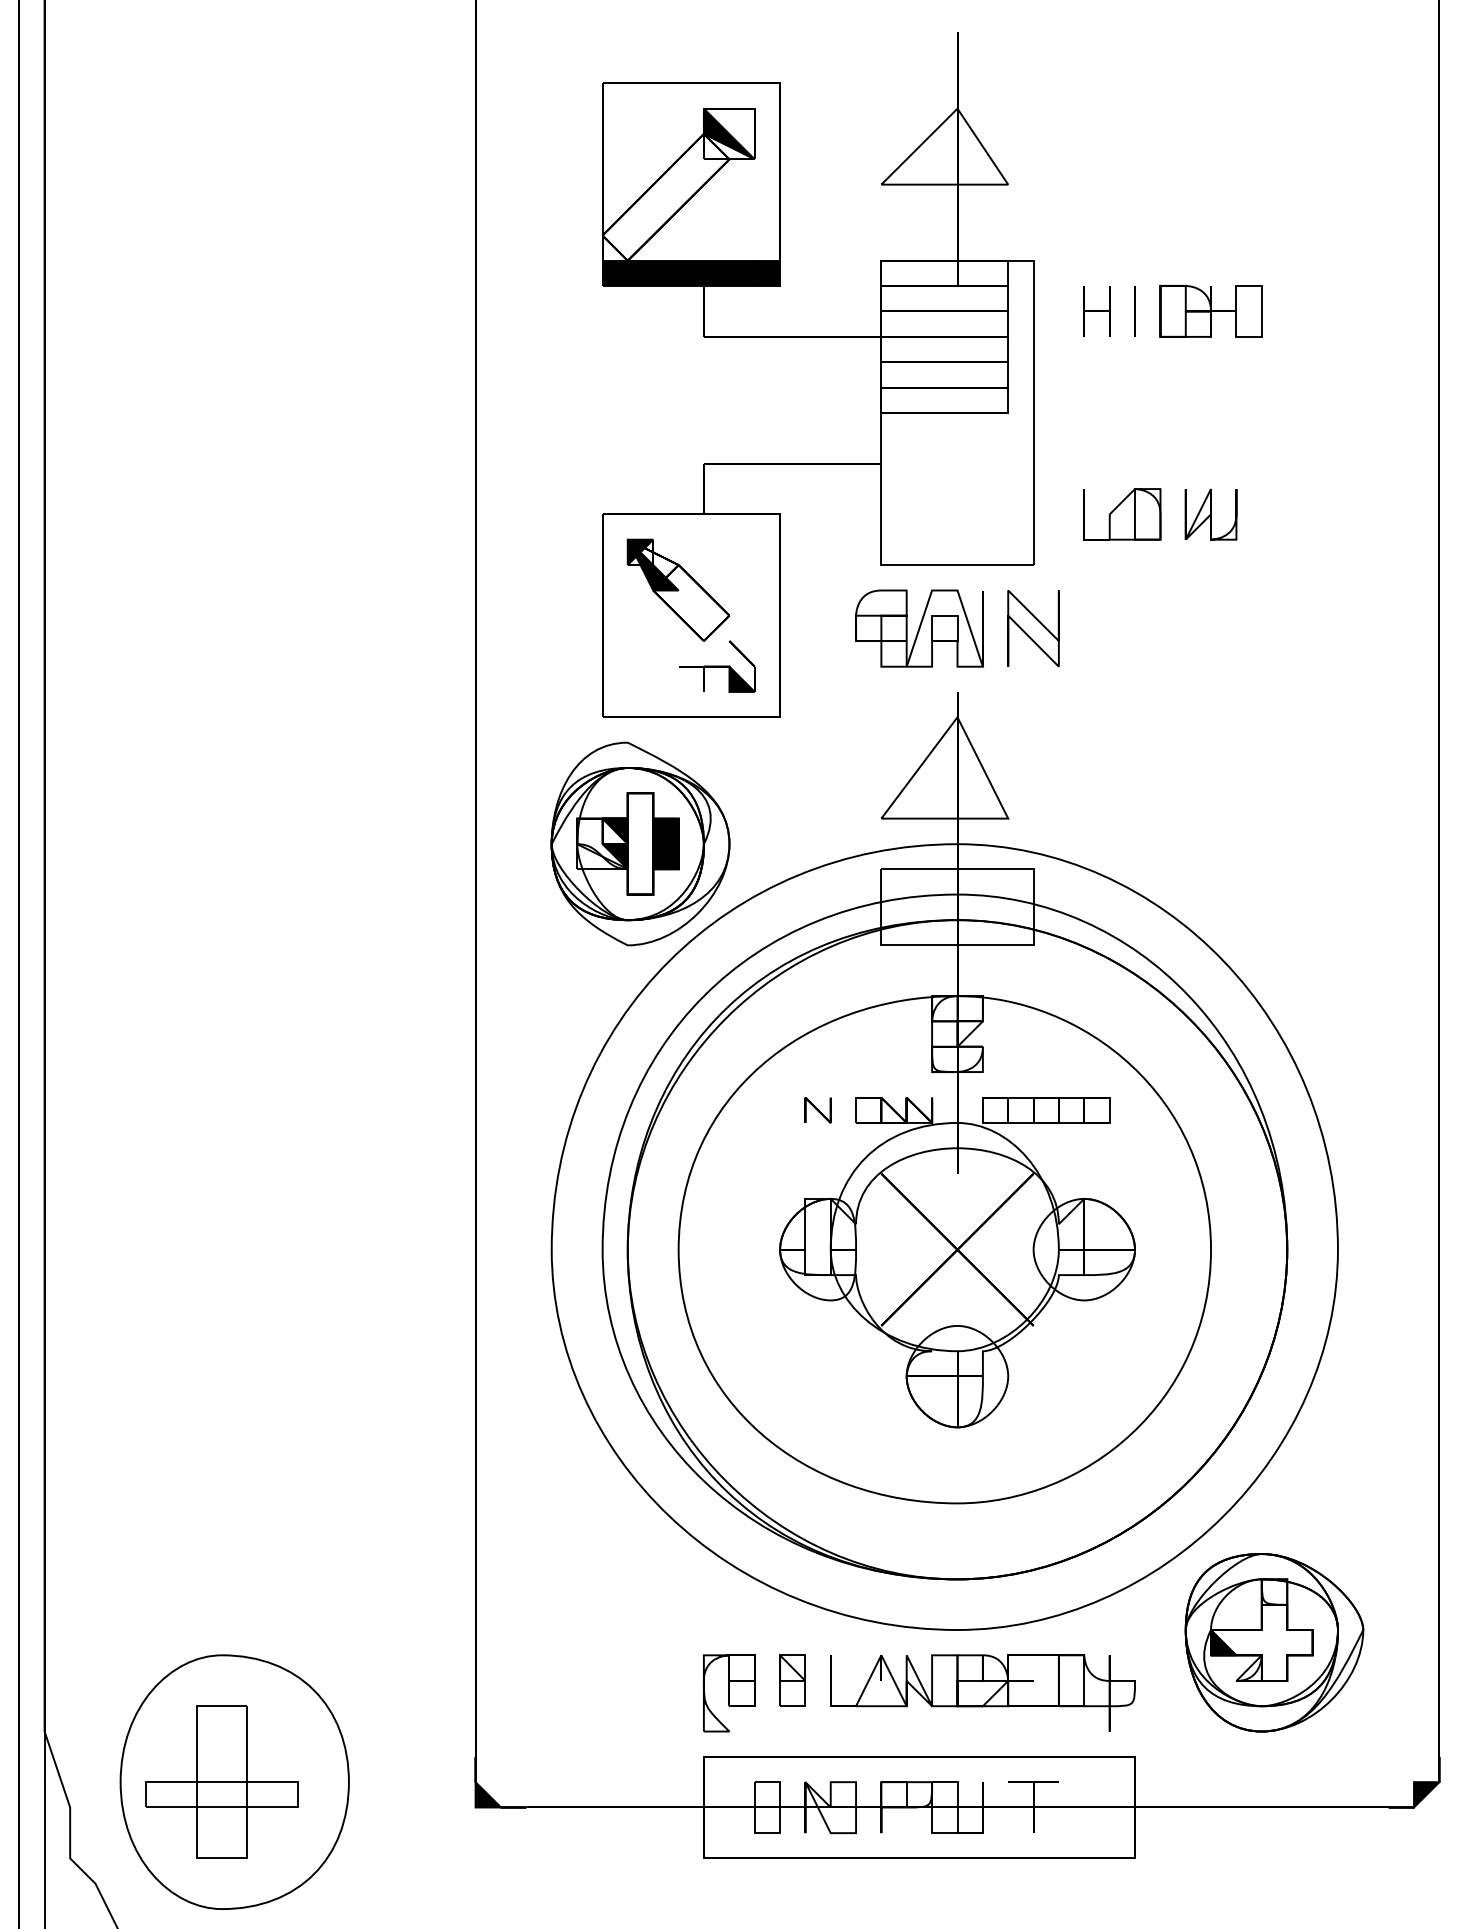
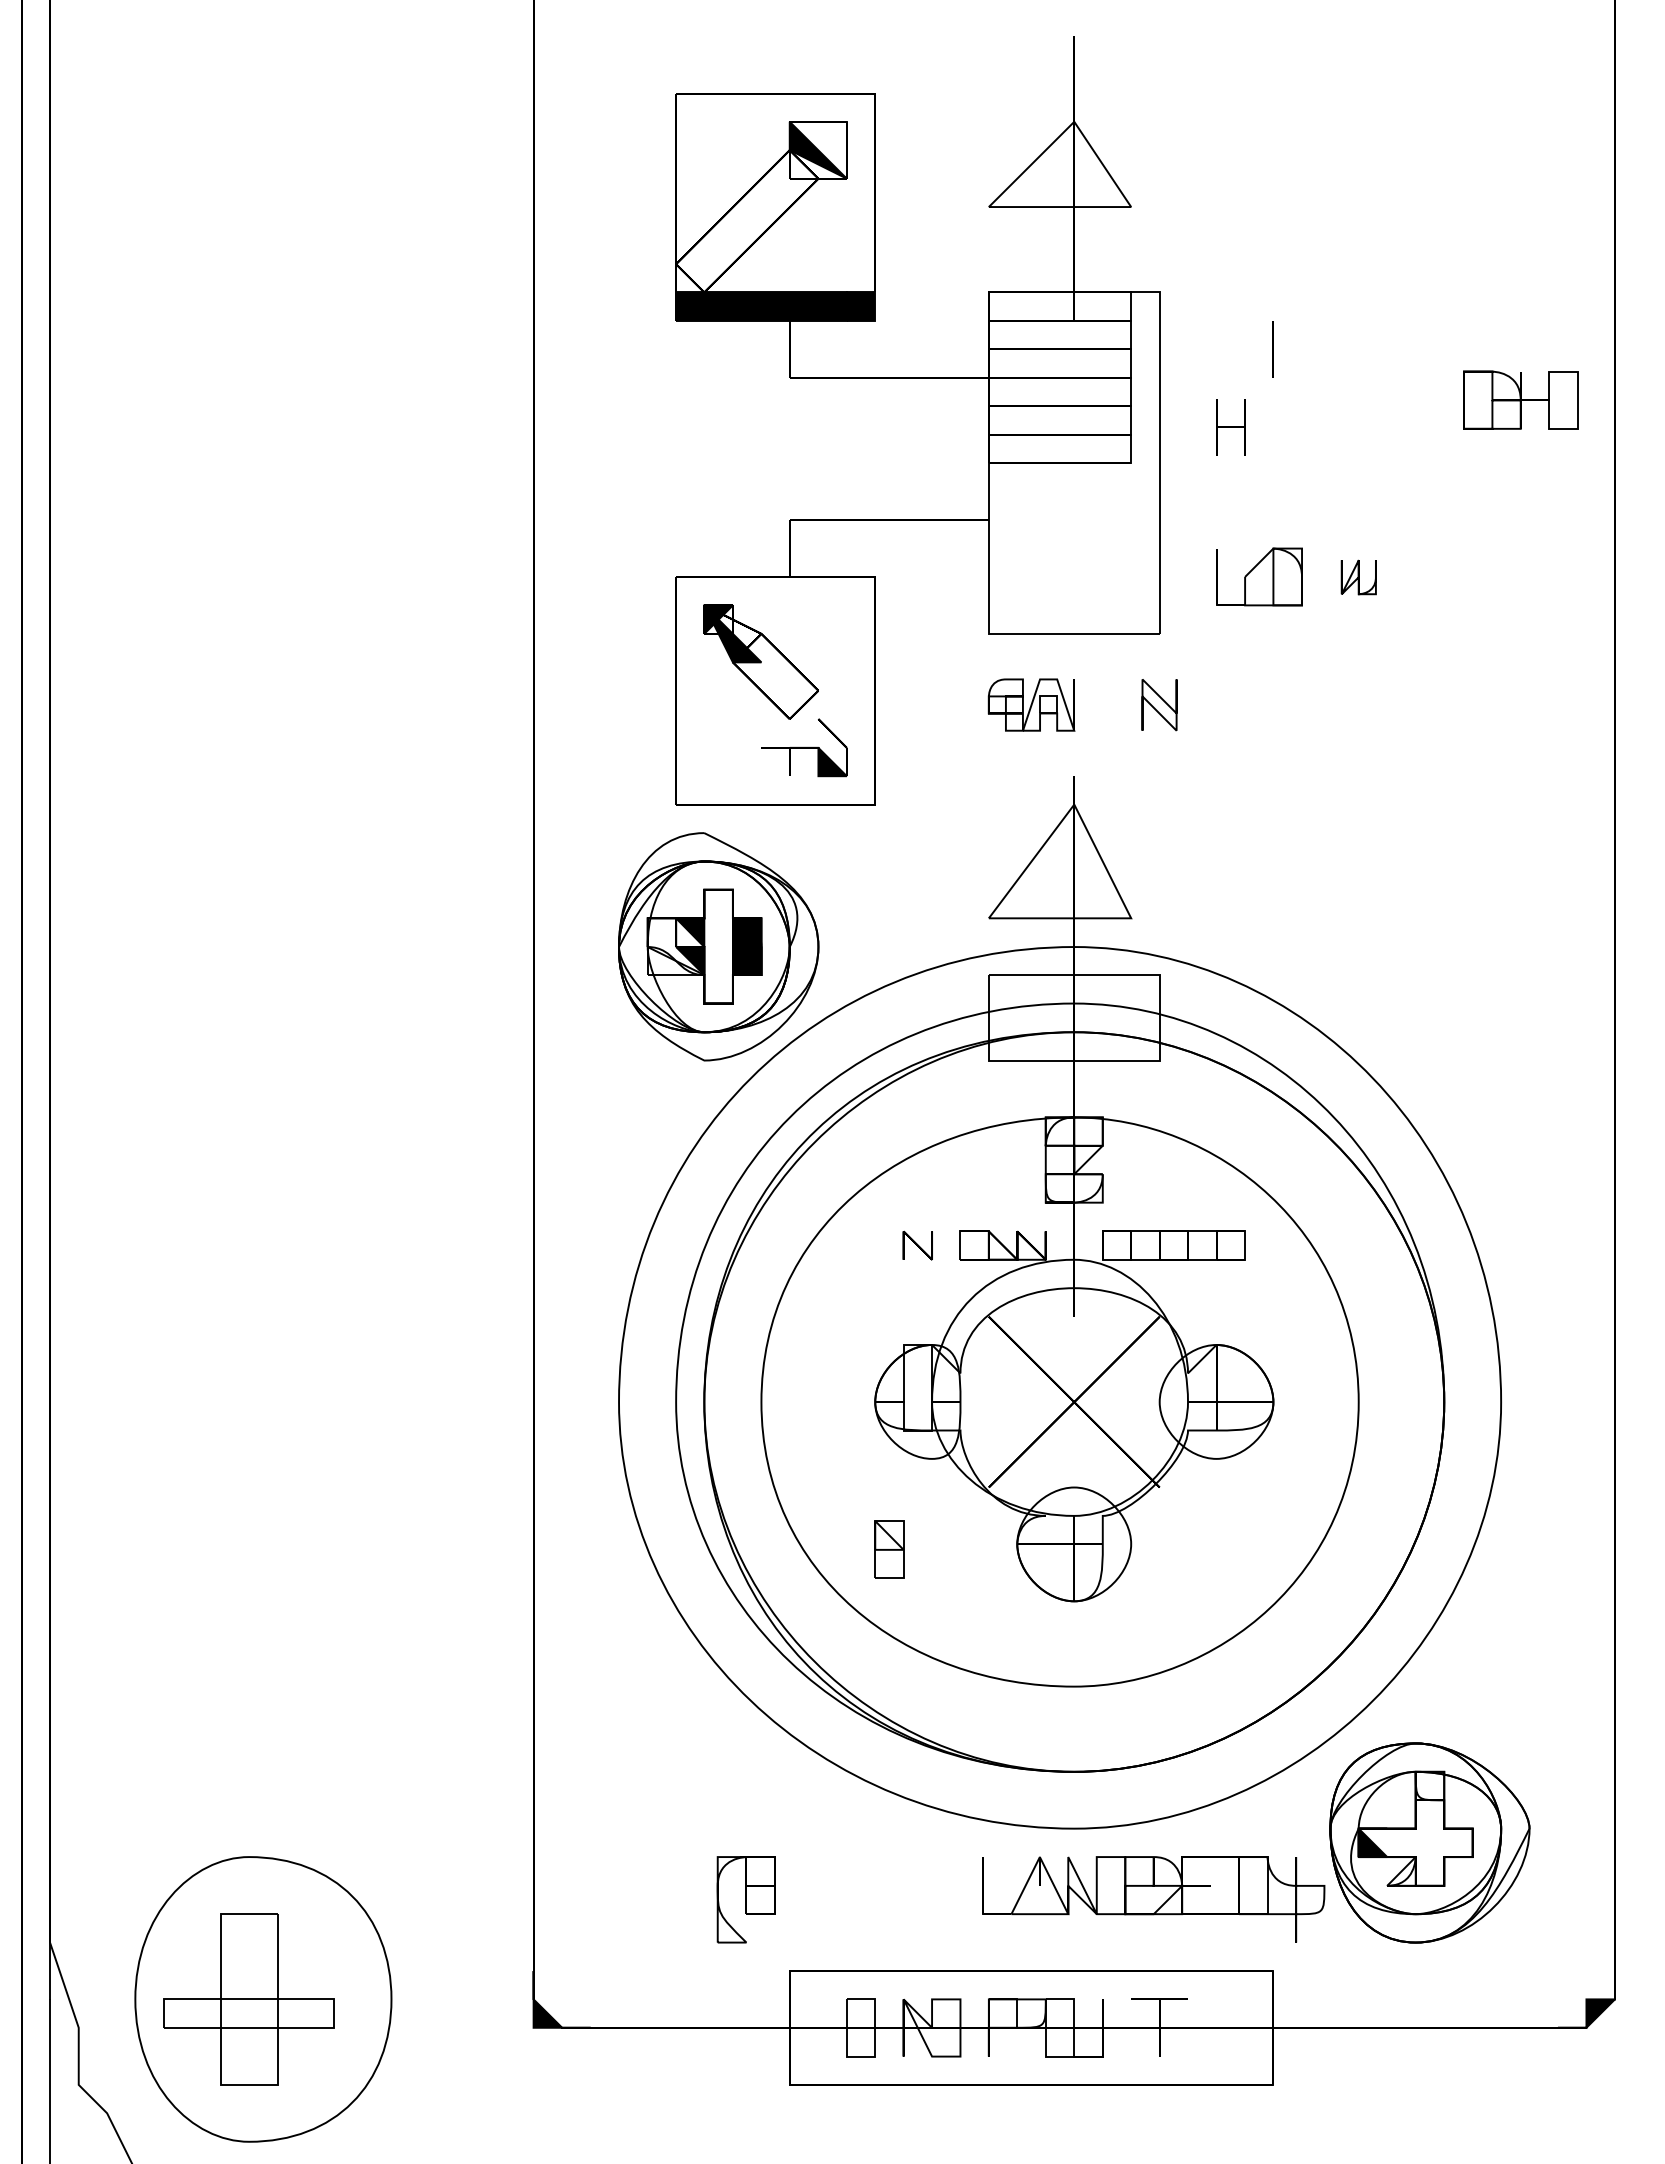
part: (1210, 310) -> (1520, 399), moved
part: (1096, 311) -> (1230, 427), moved
part: (1210, 514) -> (1358, 577), size x0.6
part: (919, 628) -> (1031, 704), size x0.6
part: (1033, 628) -> (1159, 704), size x0.6
part: (792, 1680) -> (889, 1549), moved
part: (728, 1693) -> (745, 1899), moved
part: (982, 1693) -> (1153, 1899), moved

